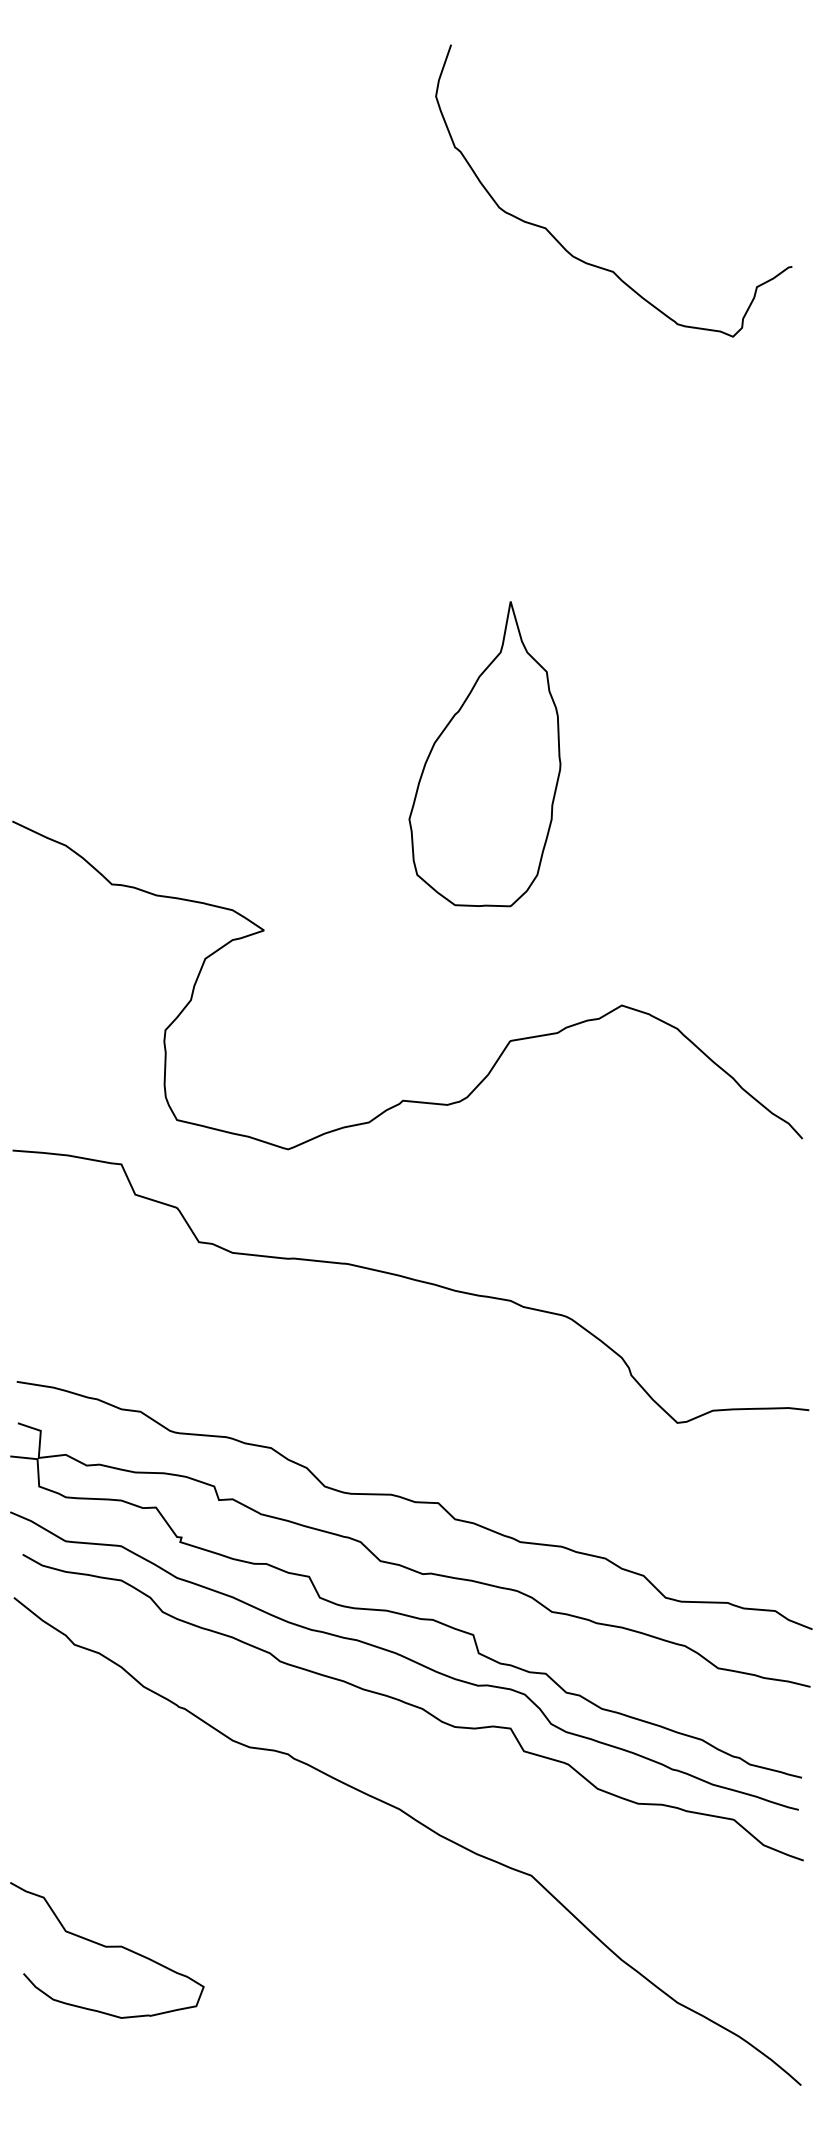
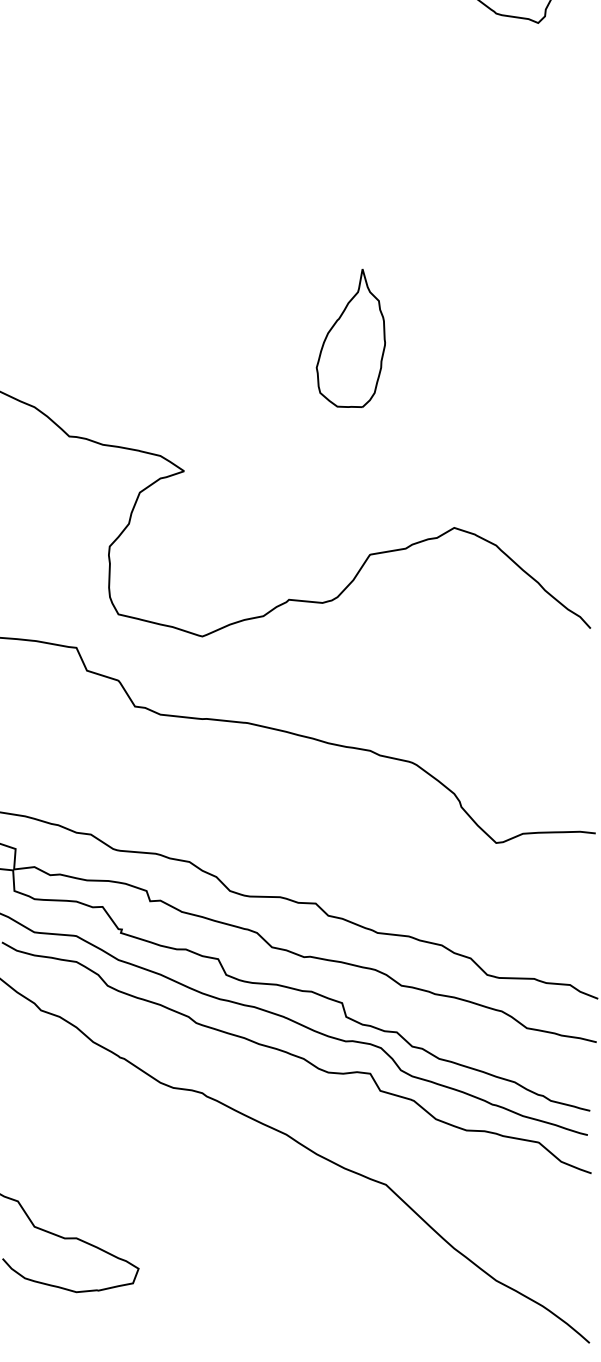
part: (484, 754) -> (350, 338), size x0.6

